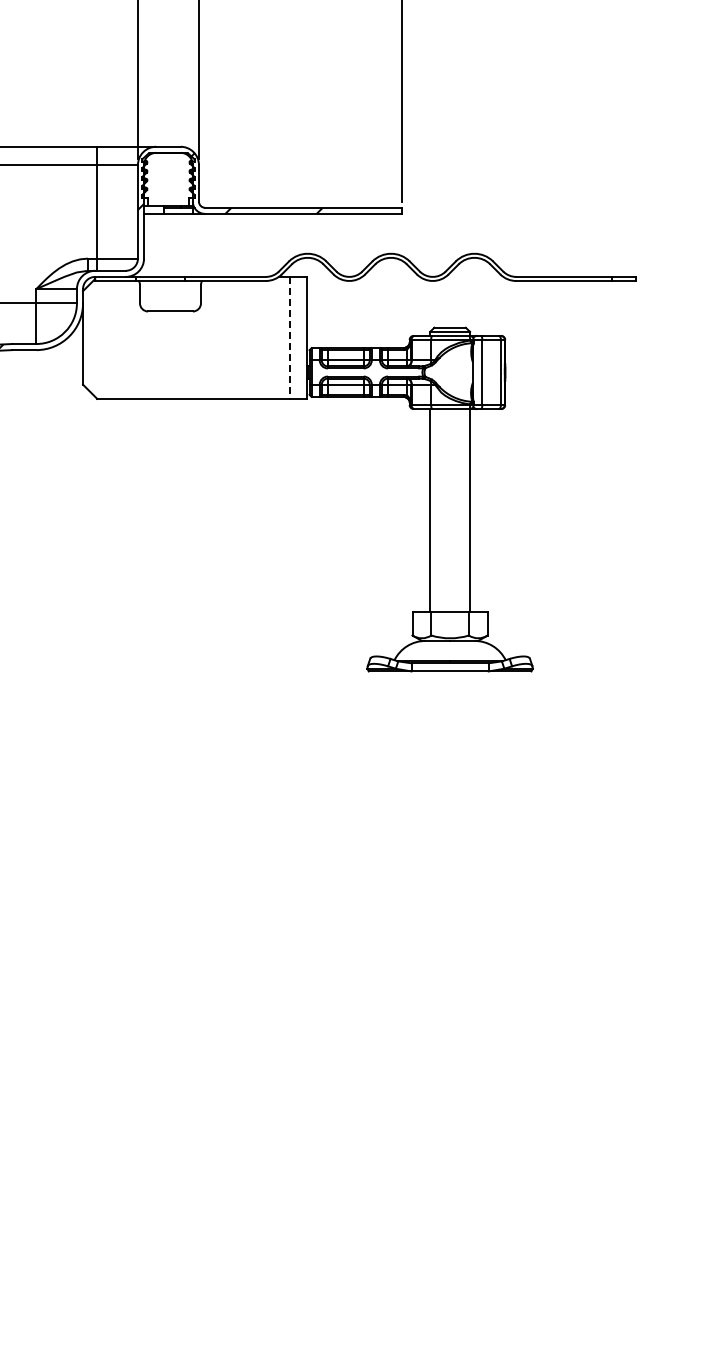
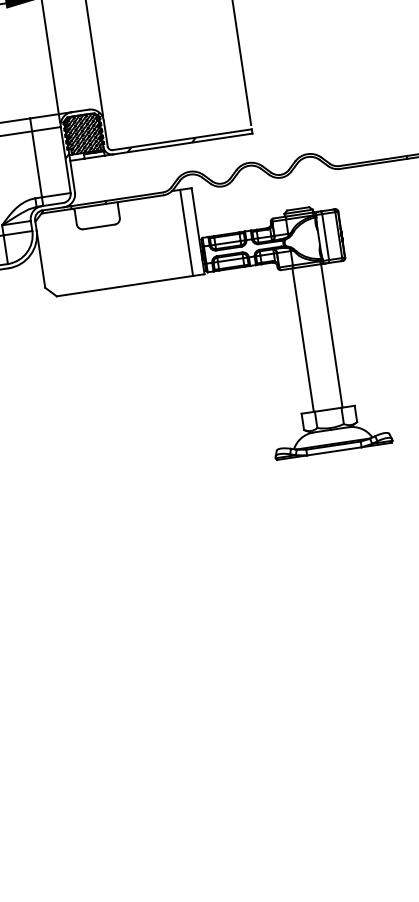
hatch: (168, 178) -> (83, 133), added
line: (290, 338) -> (186, 233), dashed -> solid

